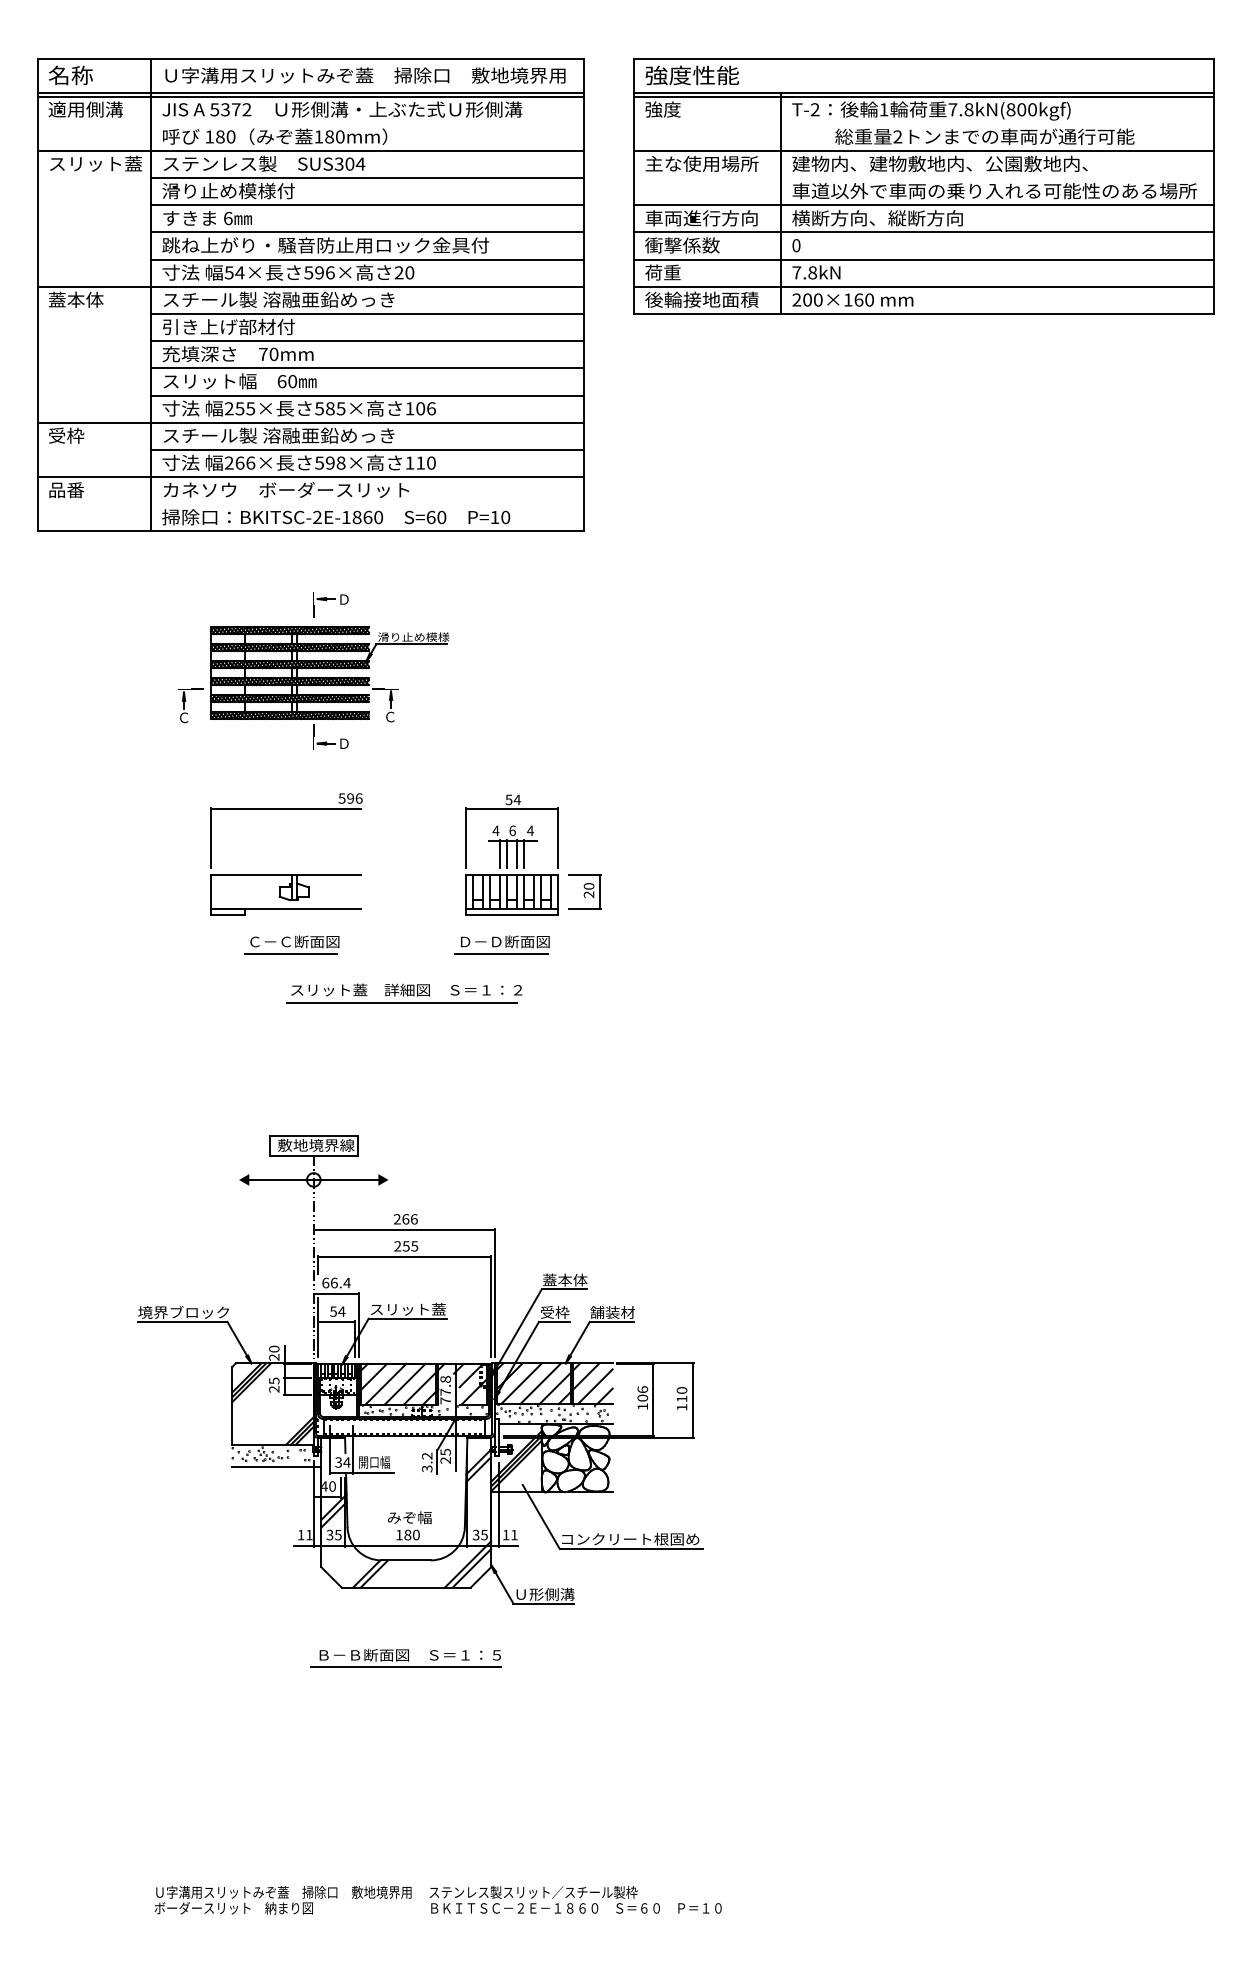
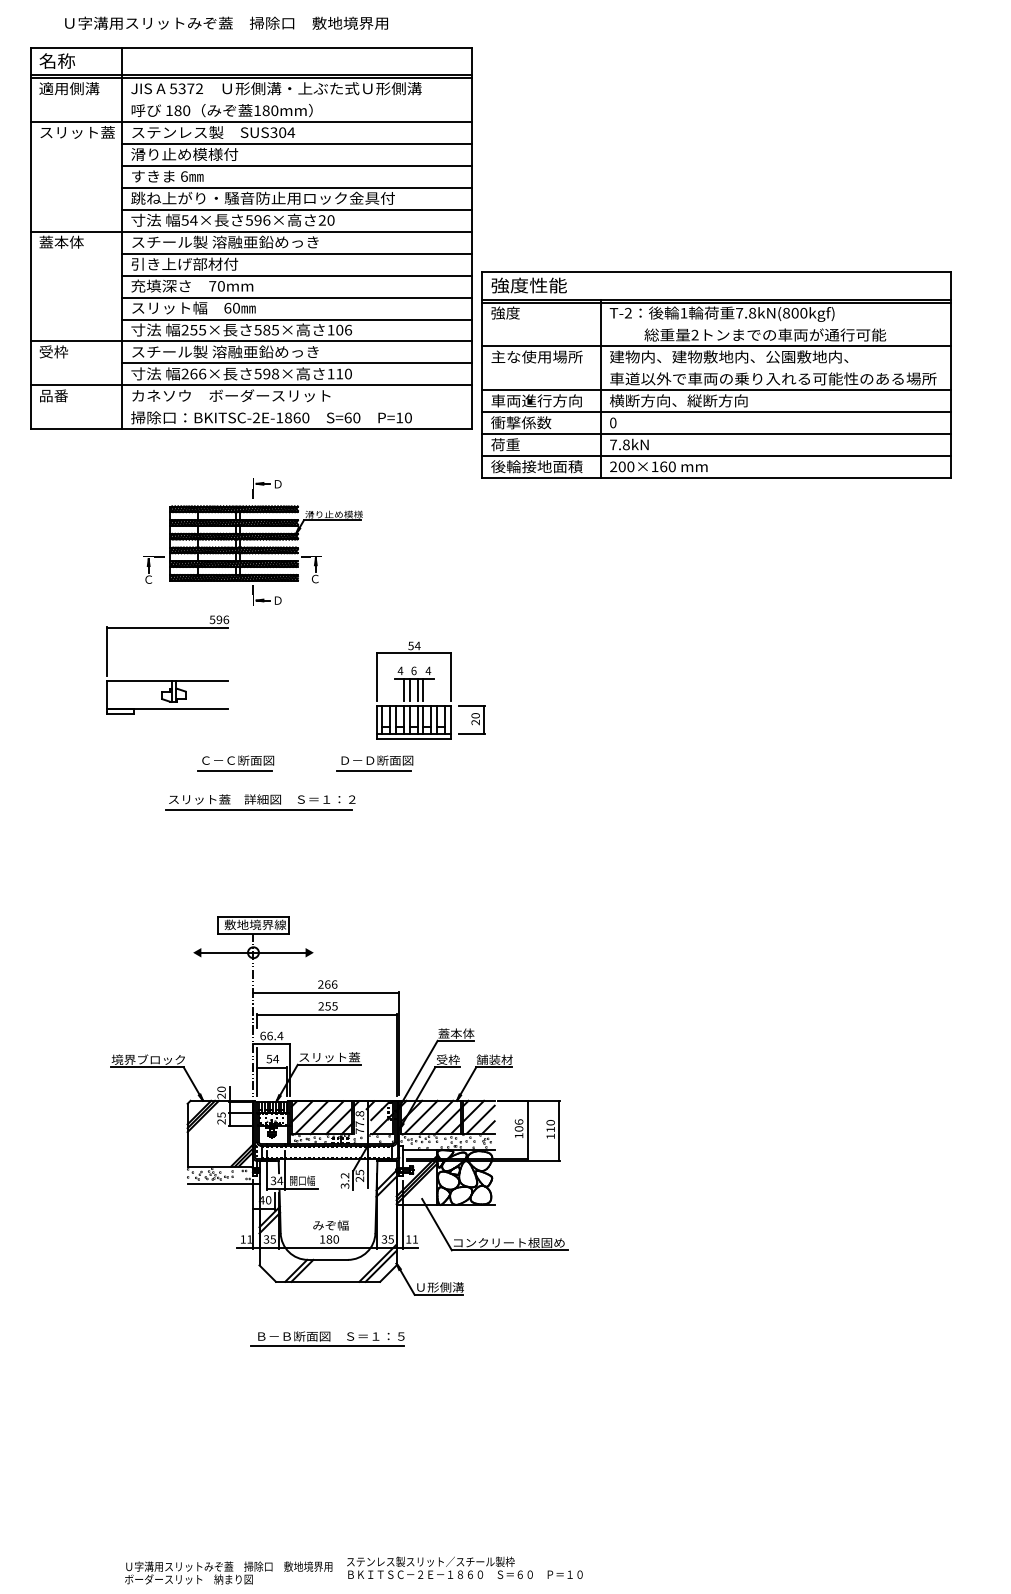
text: (365, 75) -> (226, 23), moved
part: (923, 186) -> (715, 375), moved
part: (286, 874) -> (167, 681), moved
part: (501, 944) -> (374, 762), moved
part: (404, 993) -> (260, 802), moved
text: (575, 1899) -> (464, 1567), moved
text: (282, 1900) -> (228, 1573), moved

